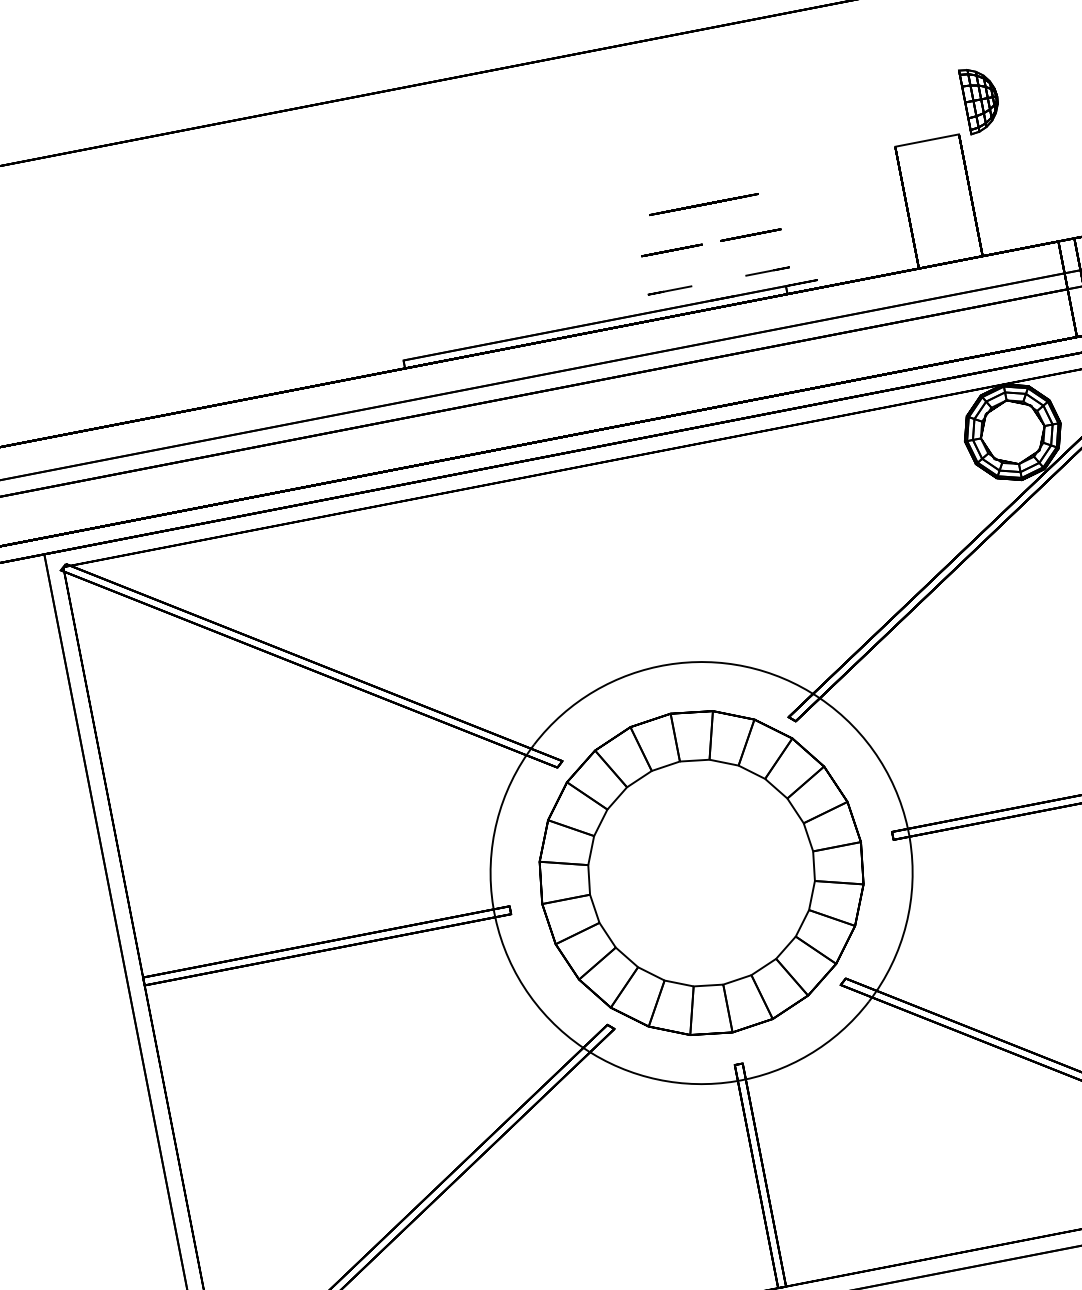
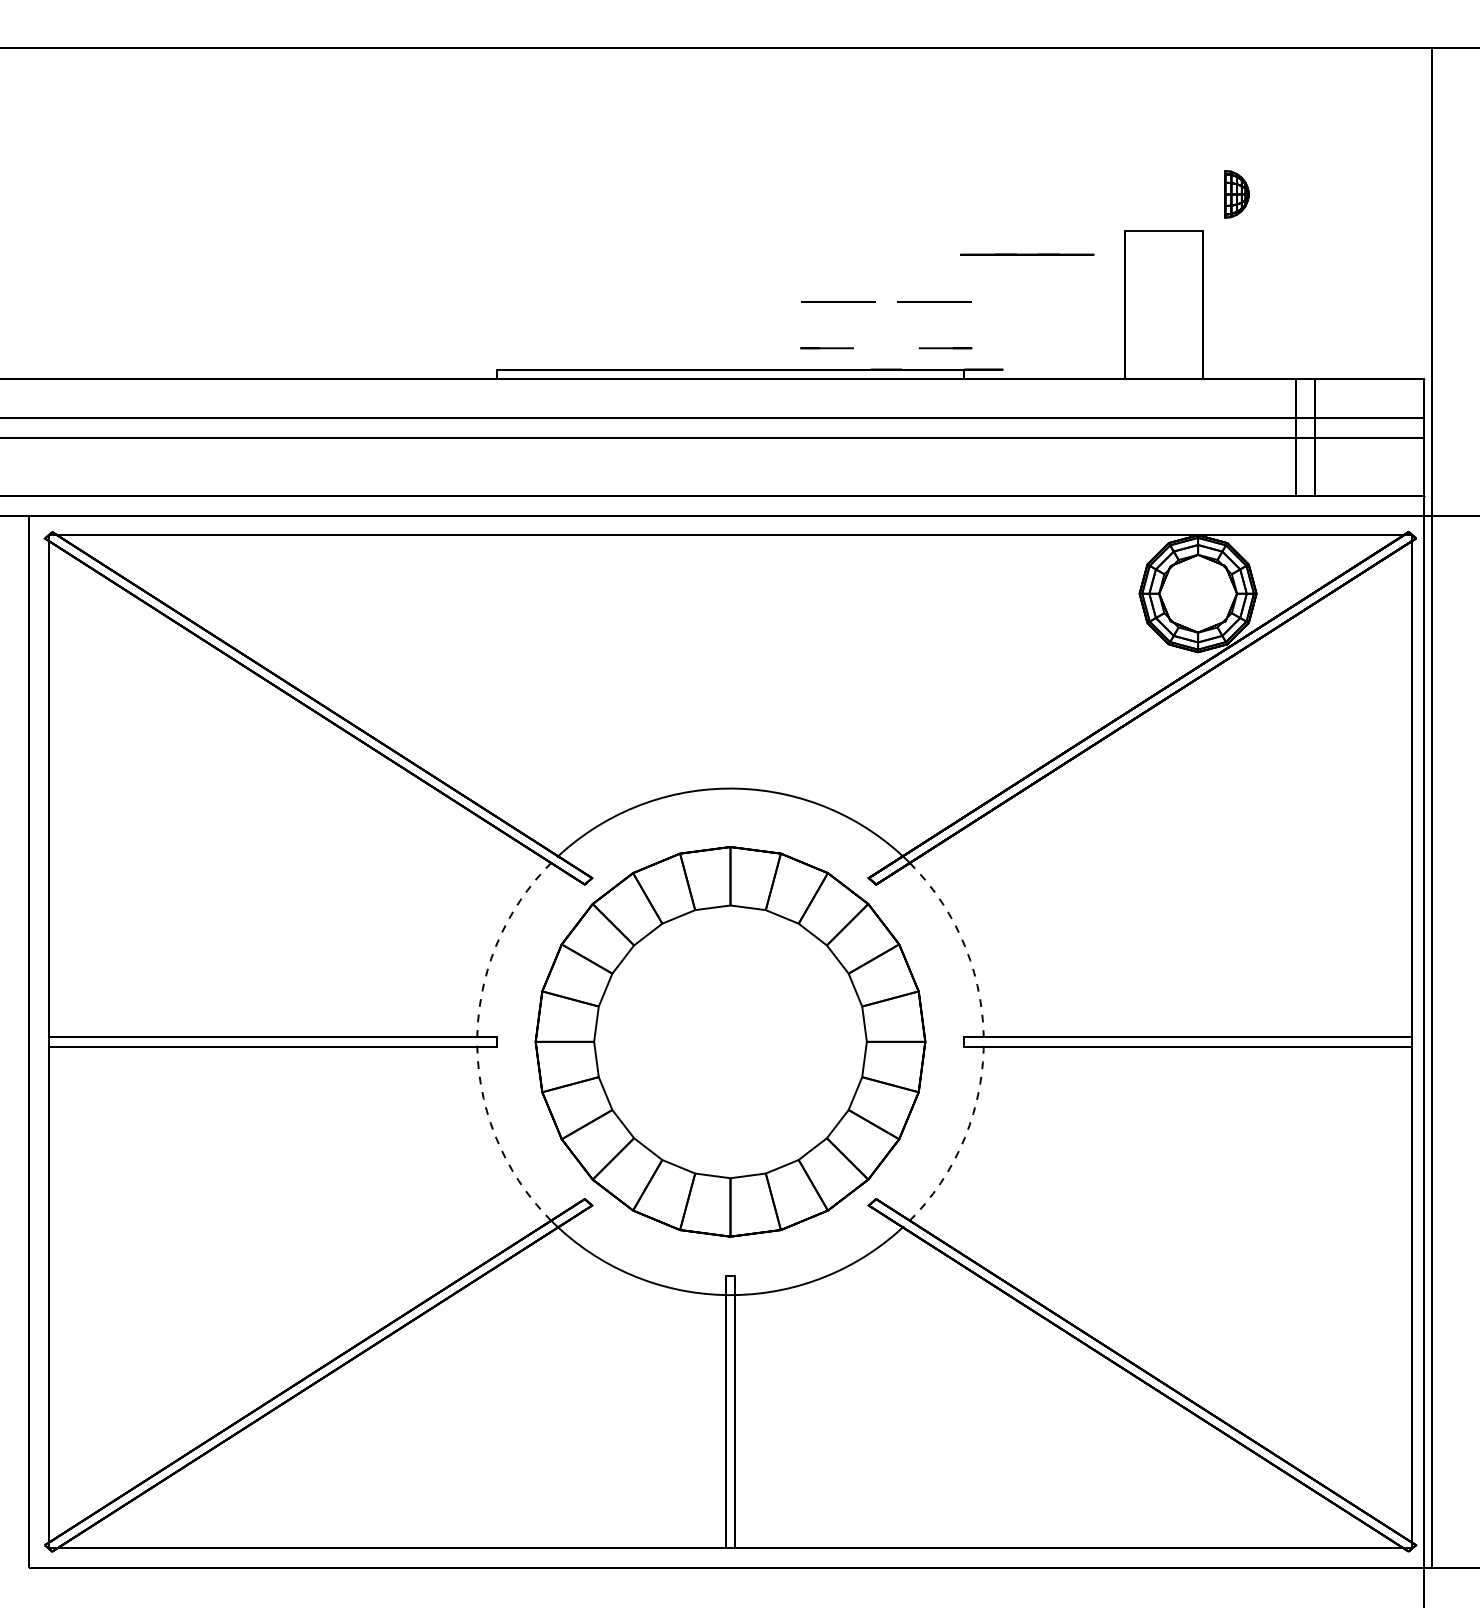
part: (980, 99) -> (1236, 194), size x0.6
line: (704, 204) -> (1027, 254), moved
arc: (909, 839) -> (983, 1049), solid -> dashed
arc: (493, 907) -> (477, 1034), solid -> dashed

